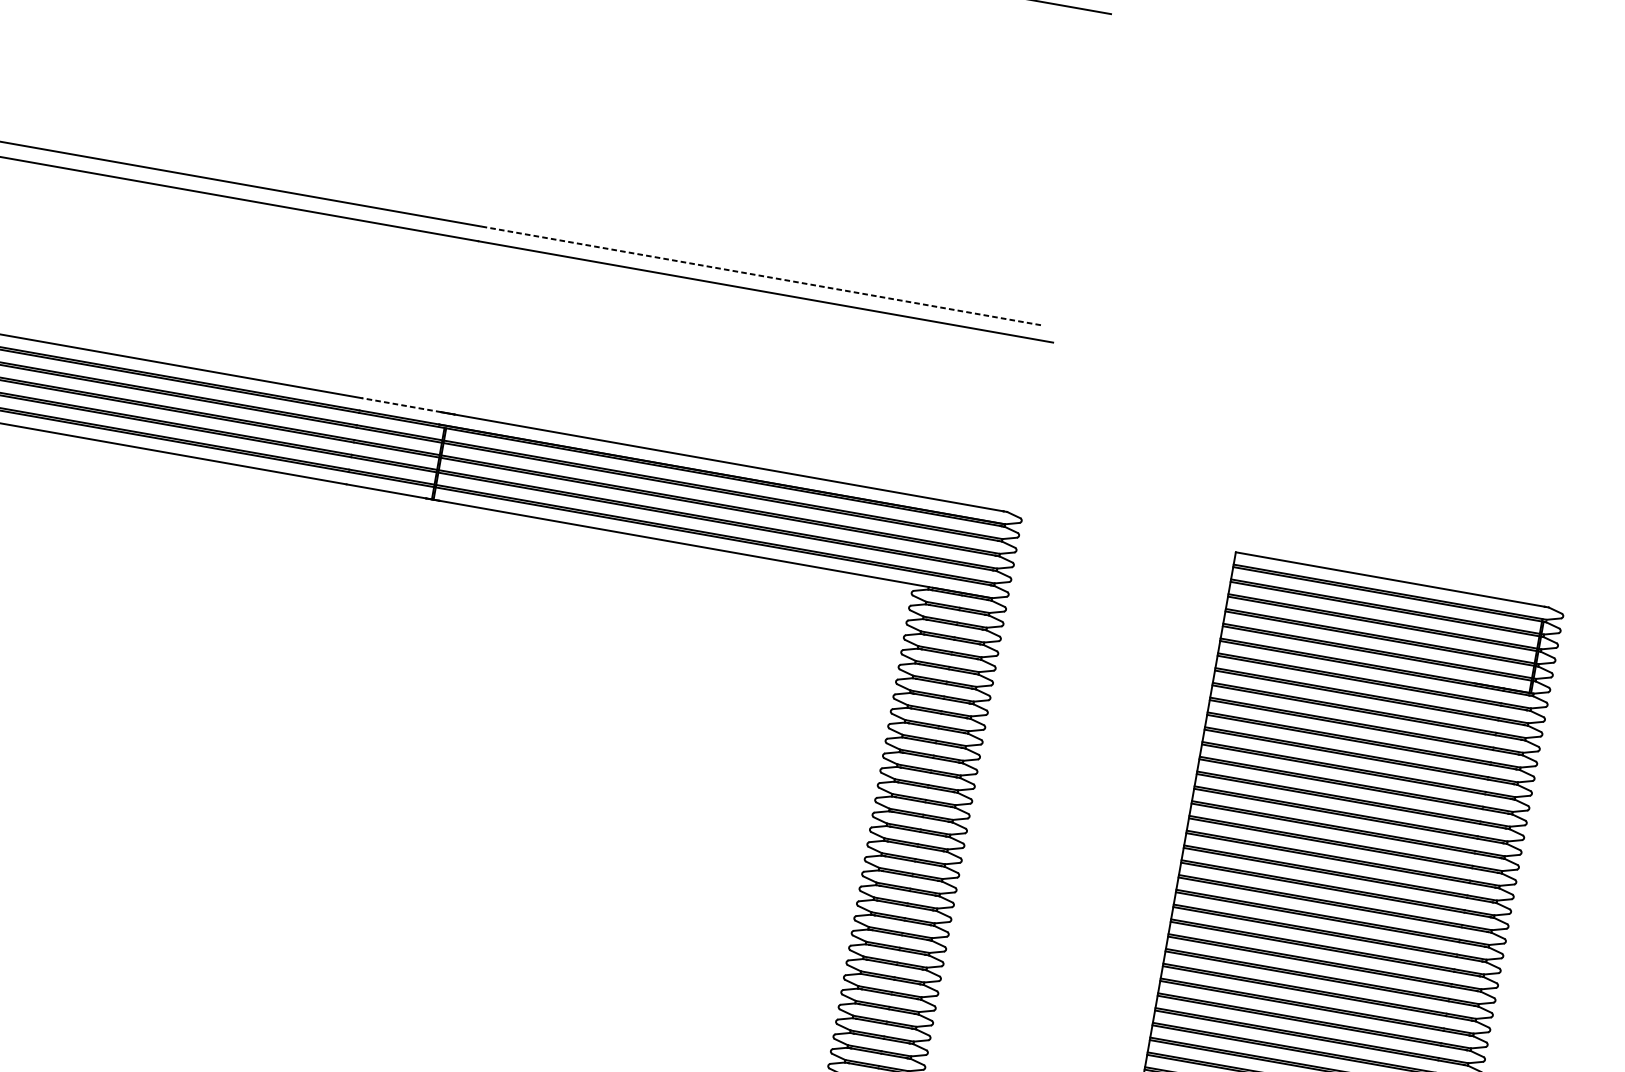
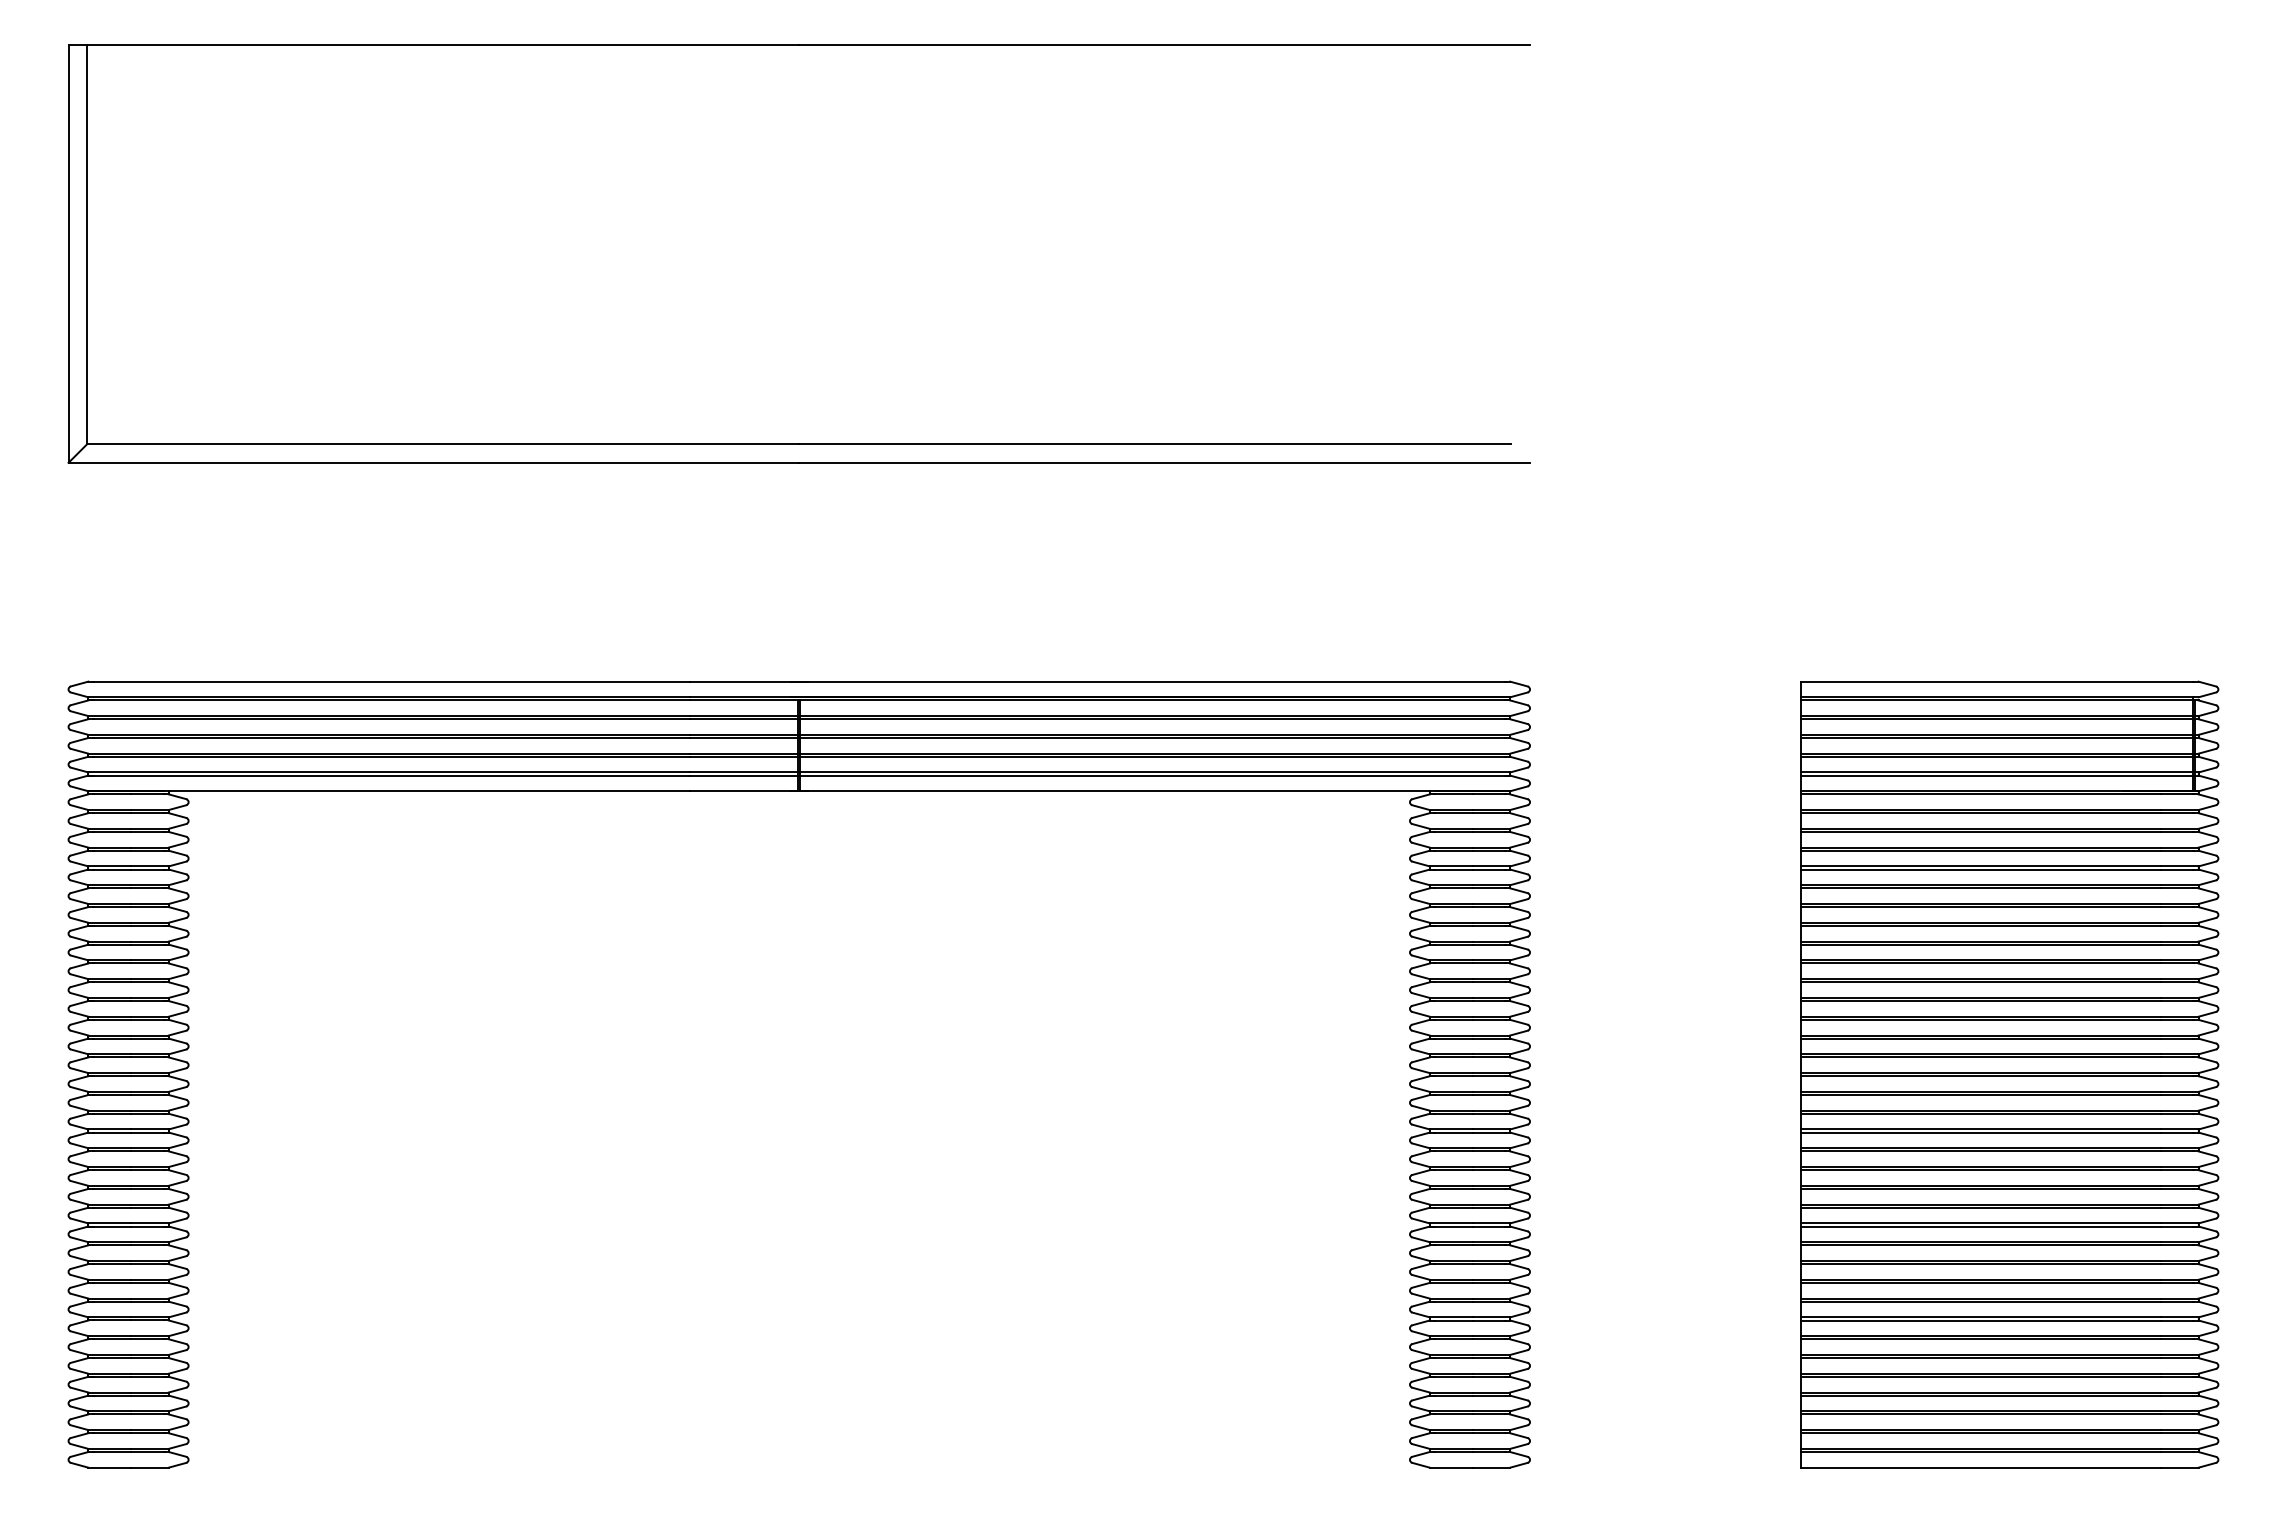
line: (761, 276) -> (1155, 444), dashed -> solid
line: (401, 405) -> (740, 681), dashed -> solid

